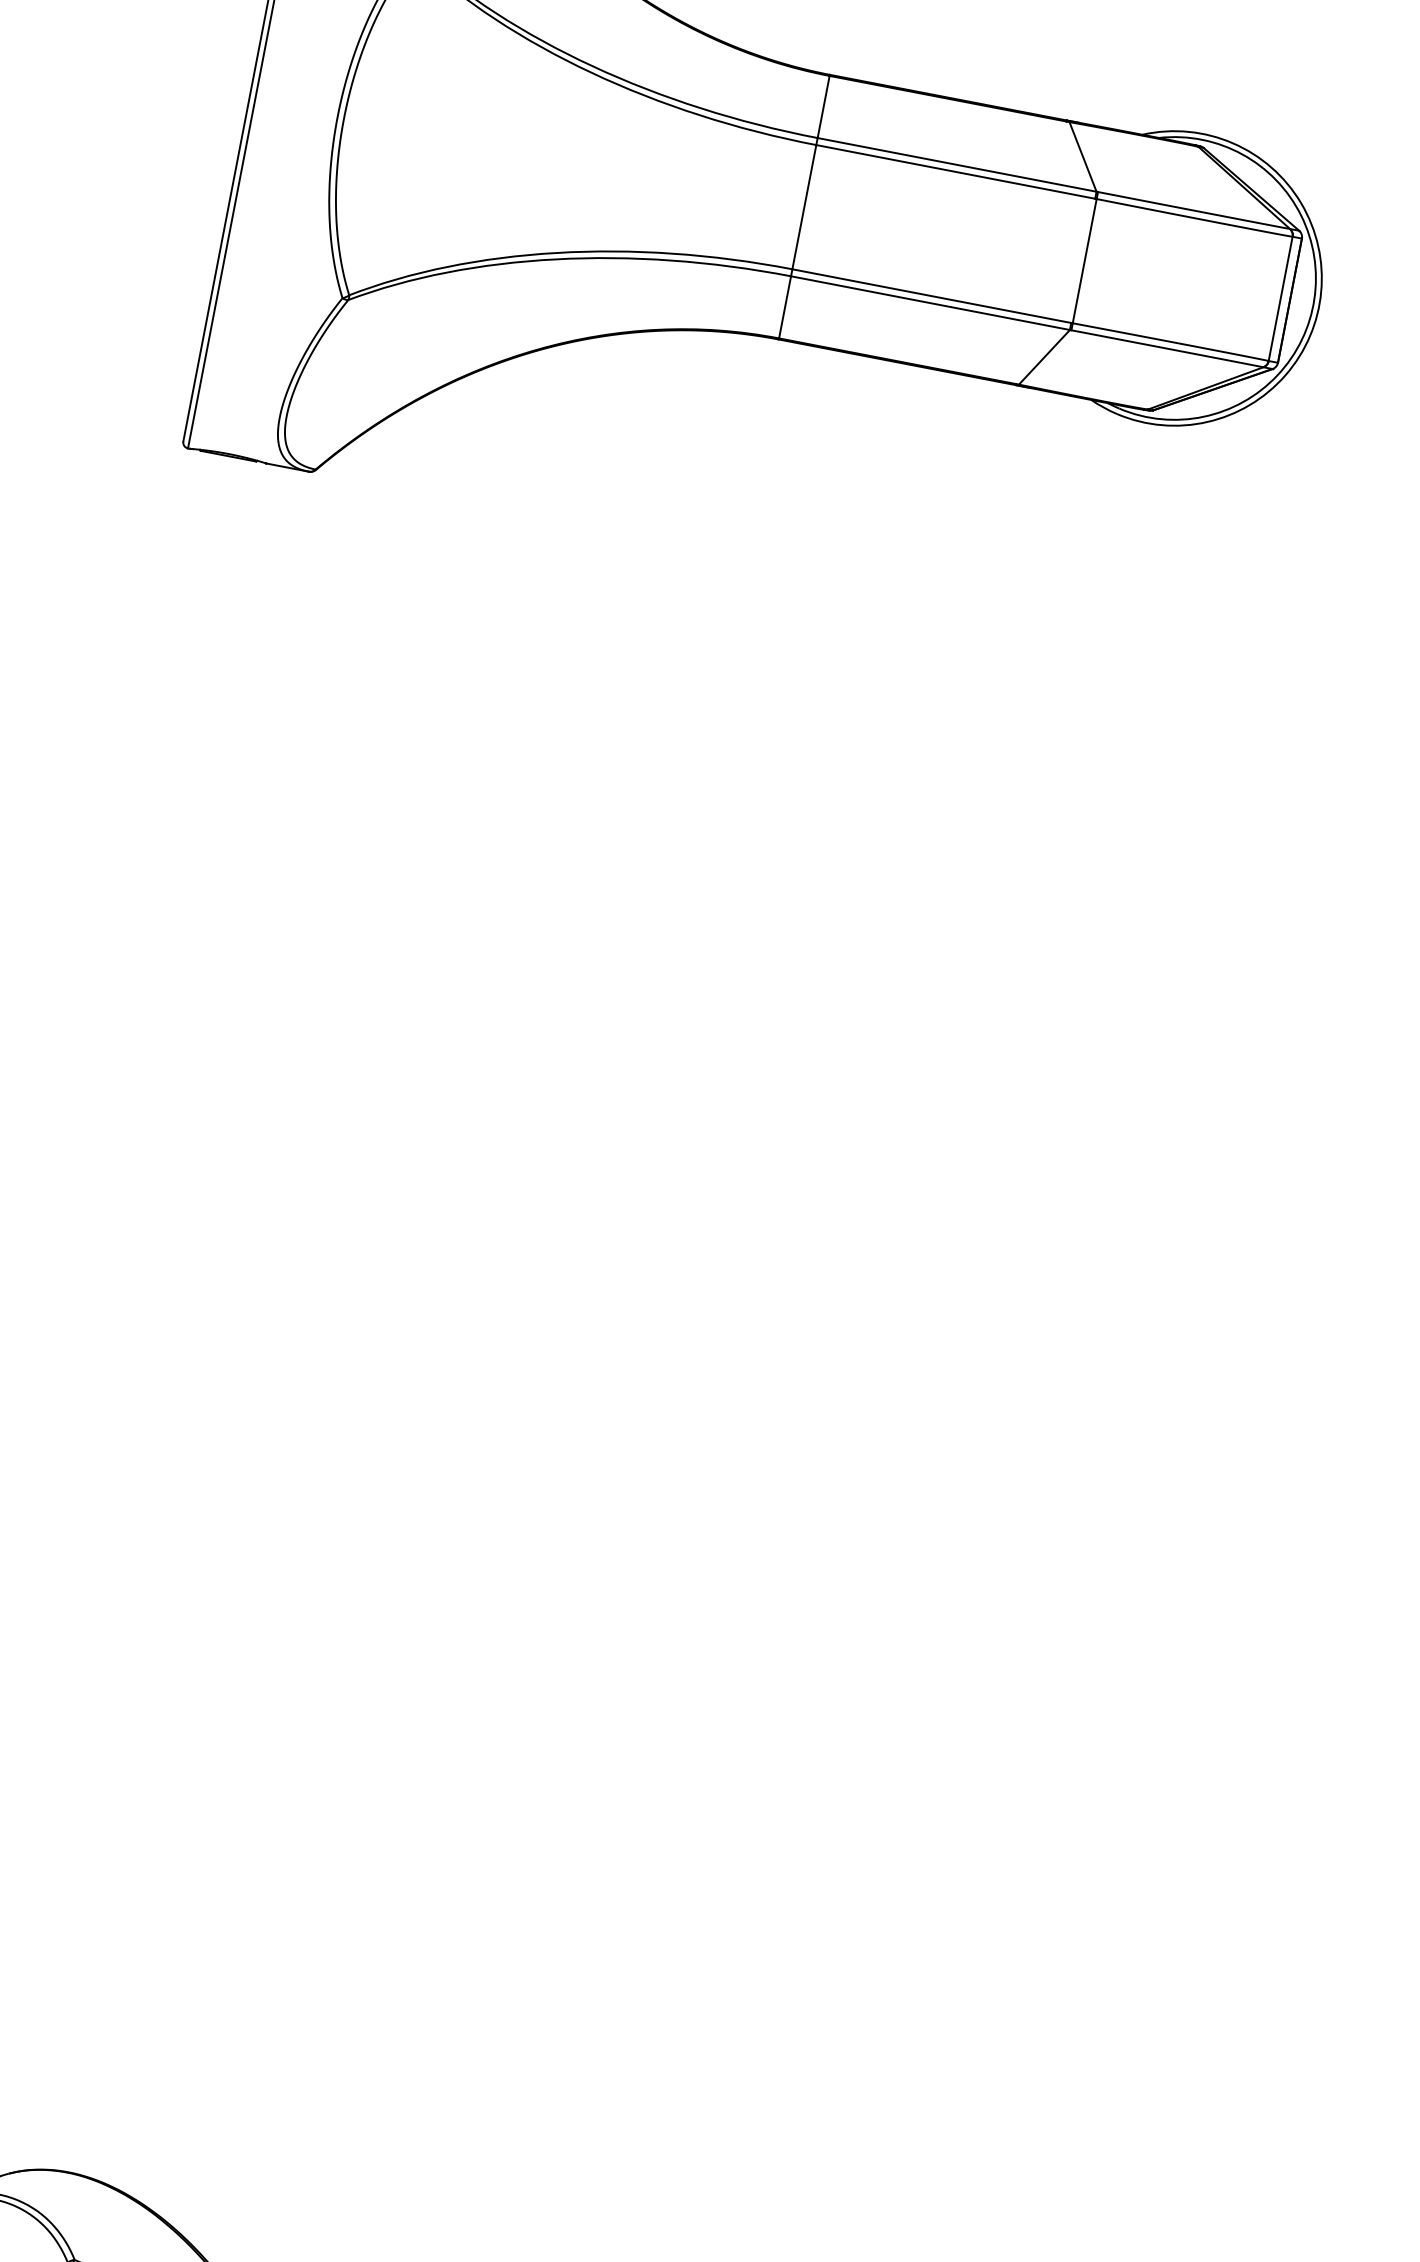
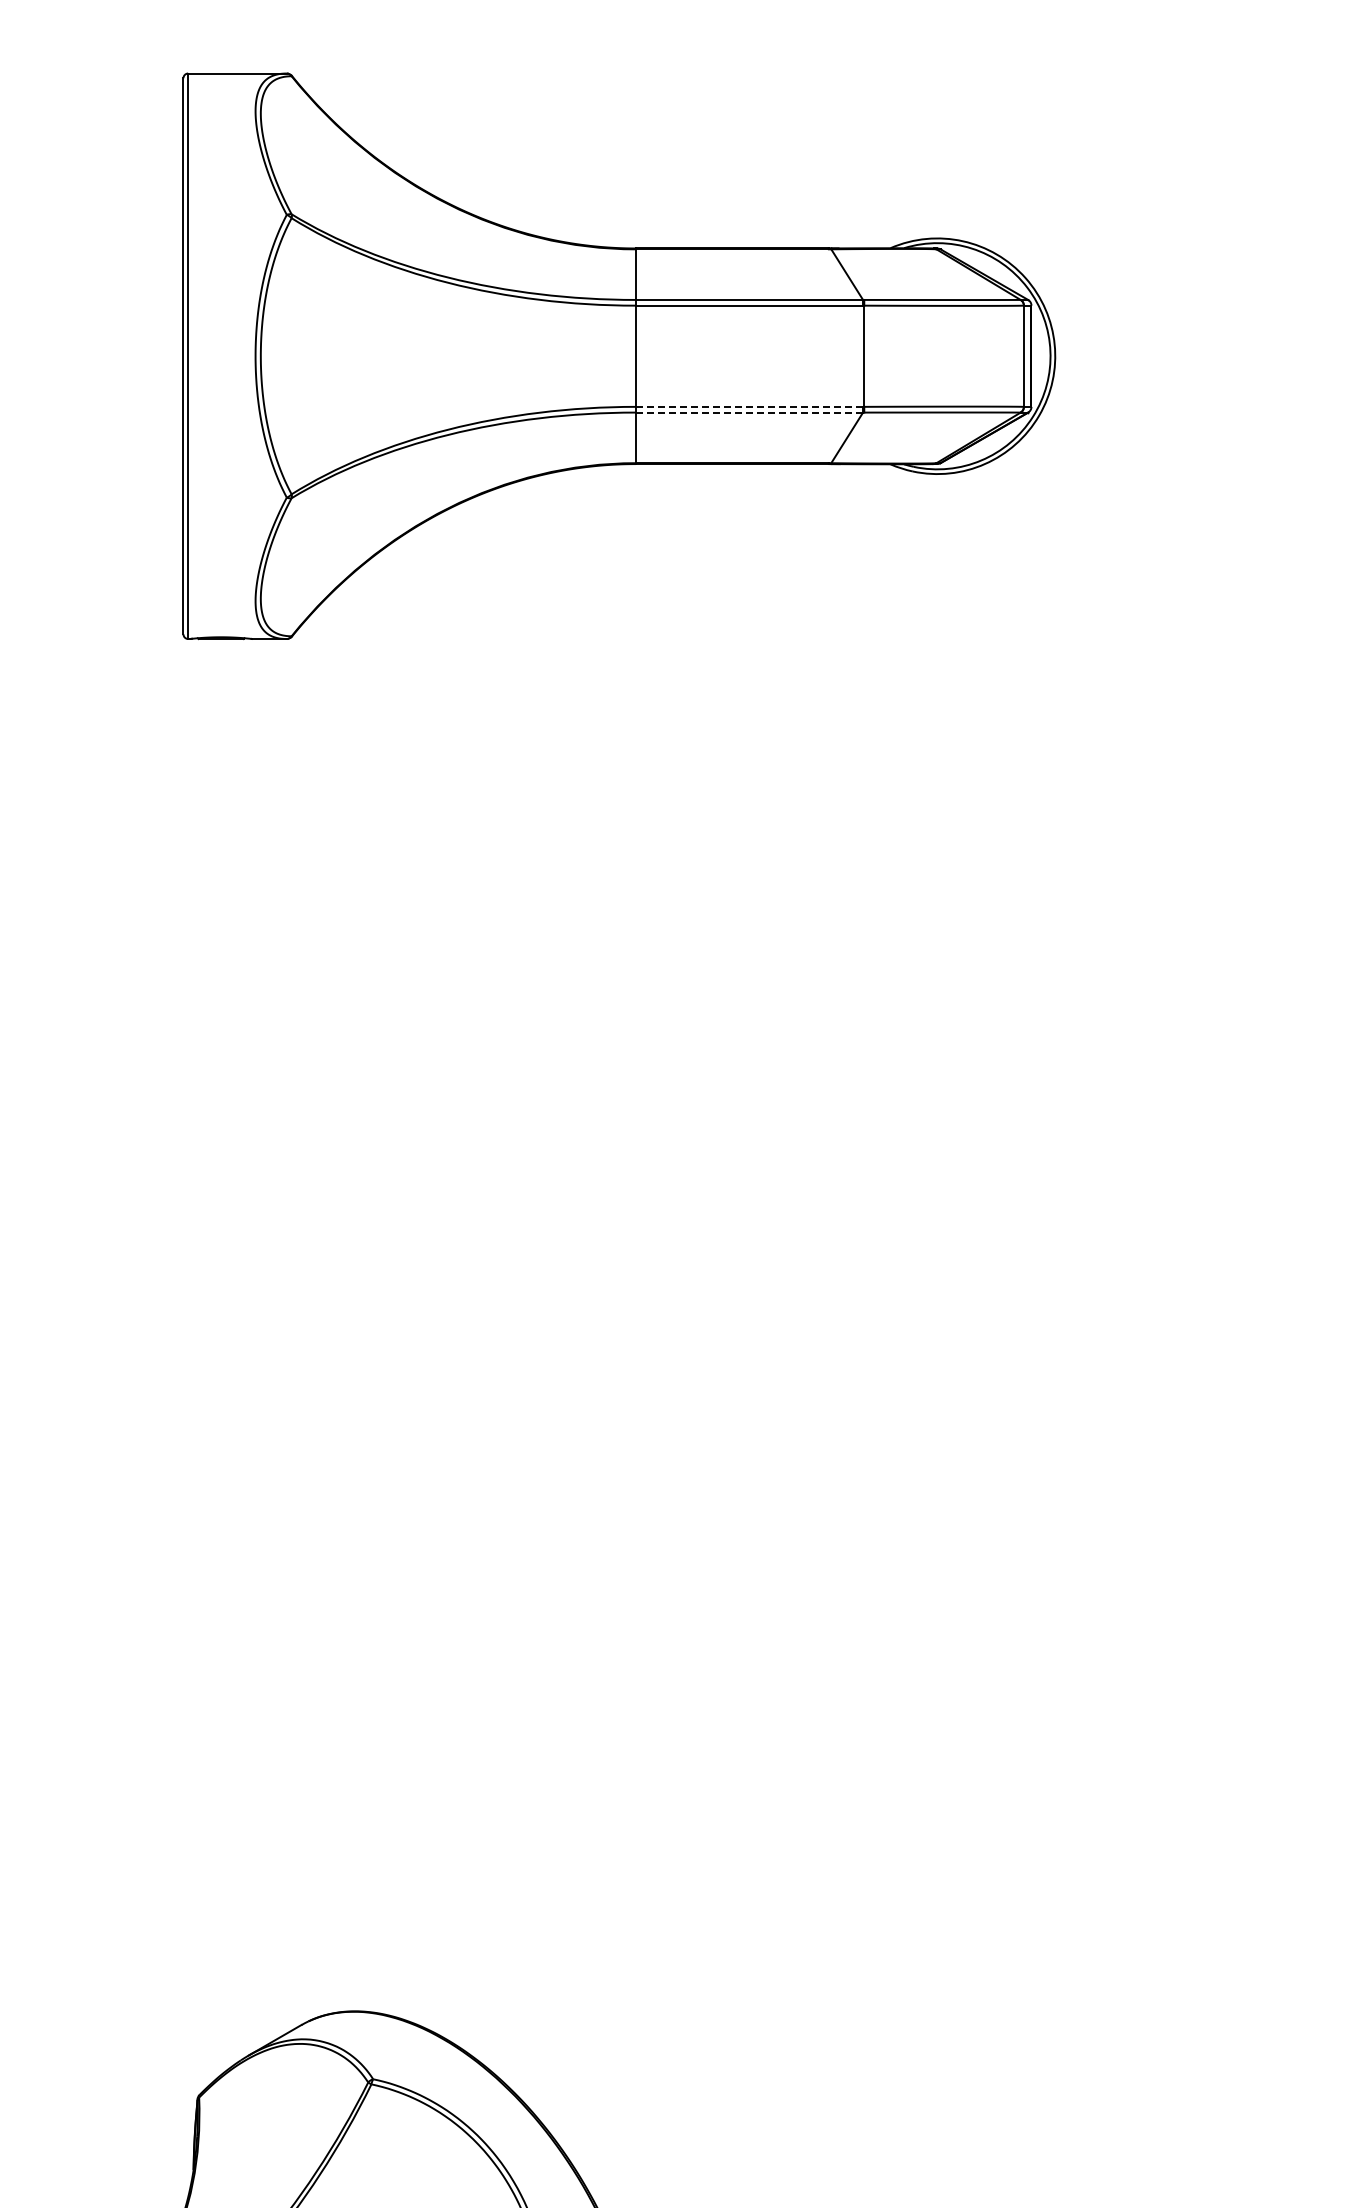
line: (931, 295) -> (749, 406), solid -> dashed
line: (930, 303) -> (749, 412), solid -> dashed

